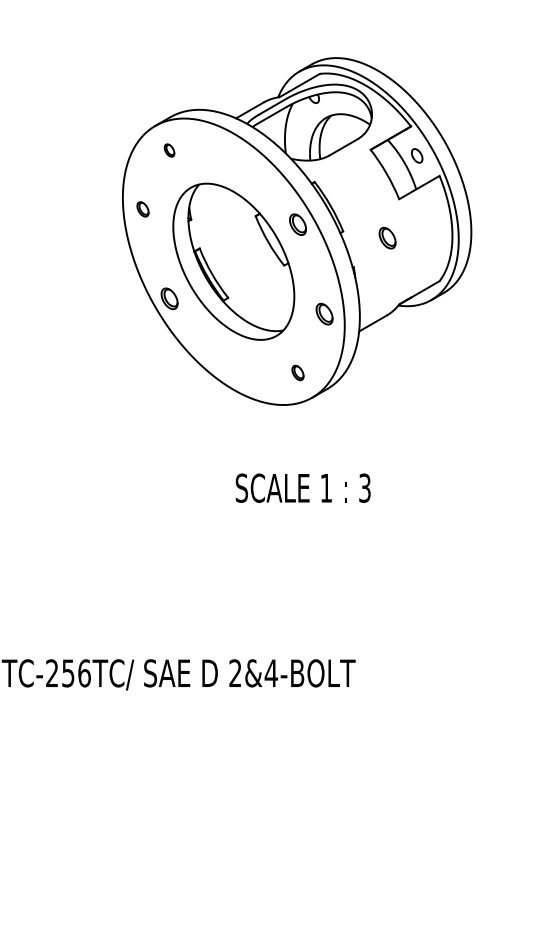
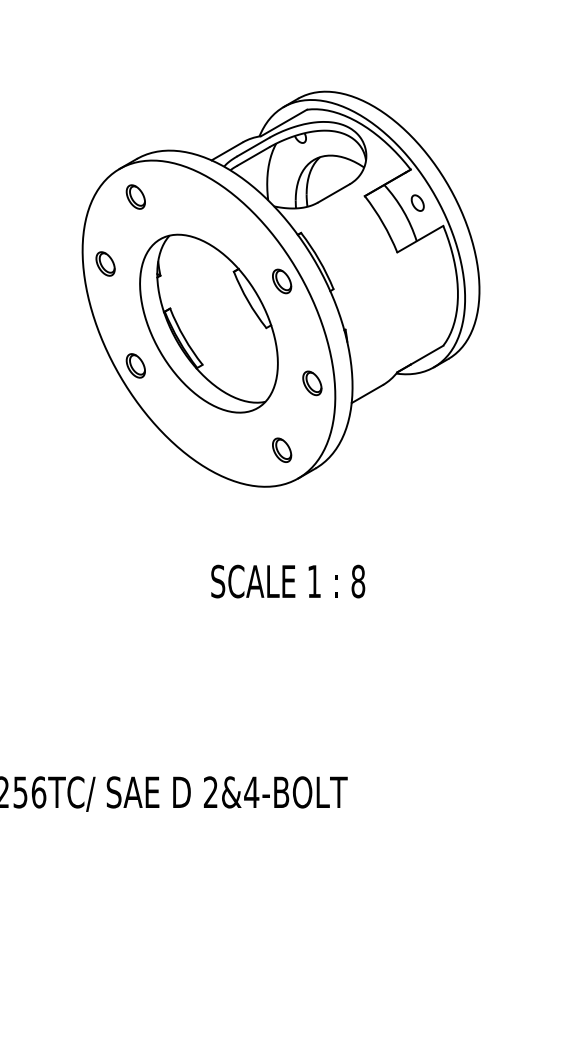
part: (169, 150) -> (135, 196), size x1.67
part: (142, 209) -> (104, 264), size x1.43
part: (387, 237) -> (383, 296), removed
part: (297, 372) -> (281, 449), size x1.43
text: (364, 487) -> (357, 580), 3 -> 8

